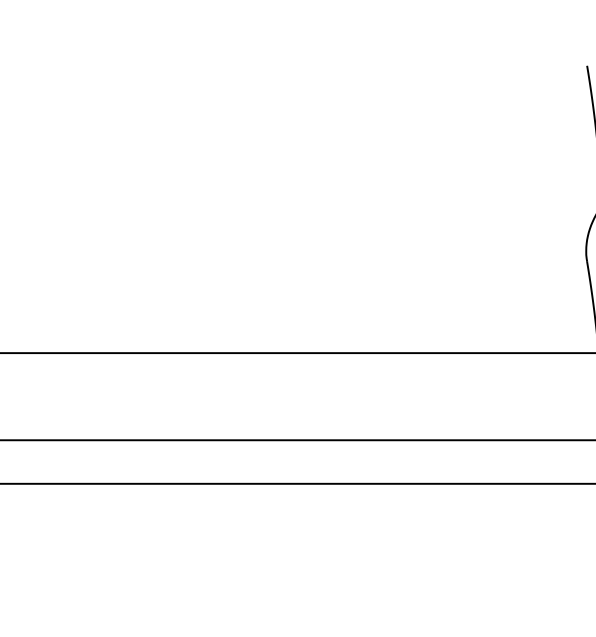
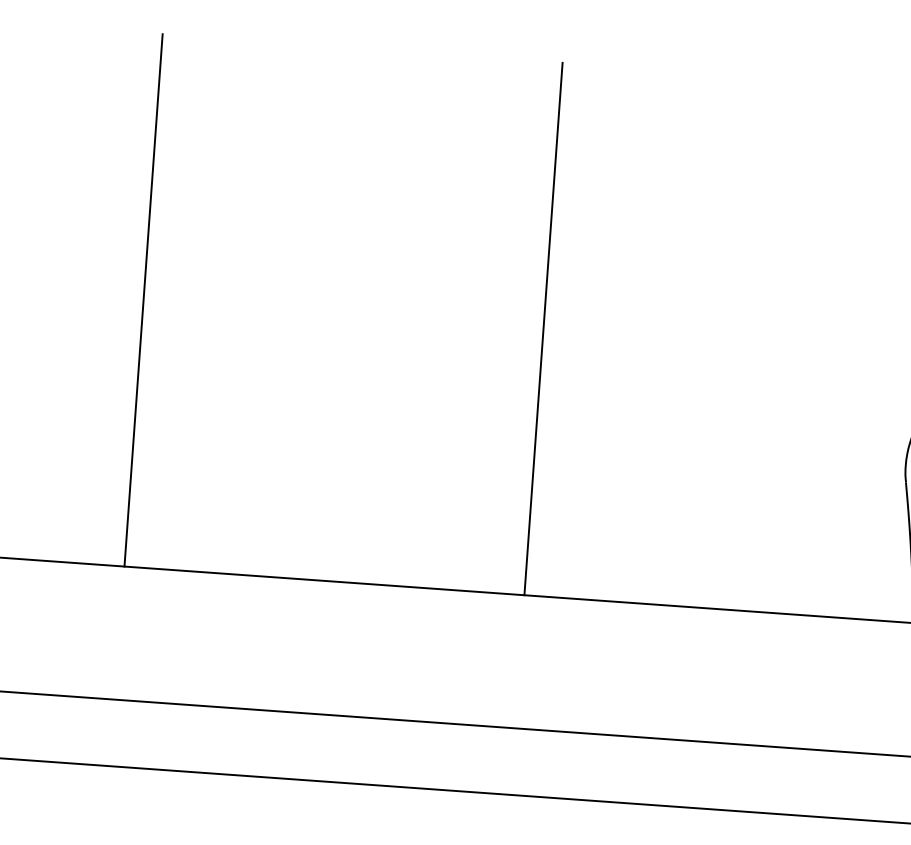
line: (82, 178) -> (144, 299), added
line: (343, 178) -> (542, 328), added

